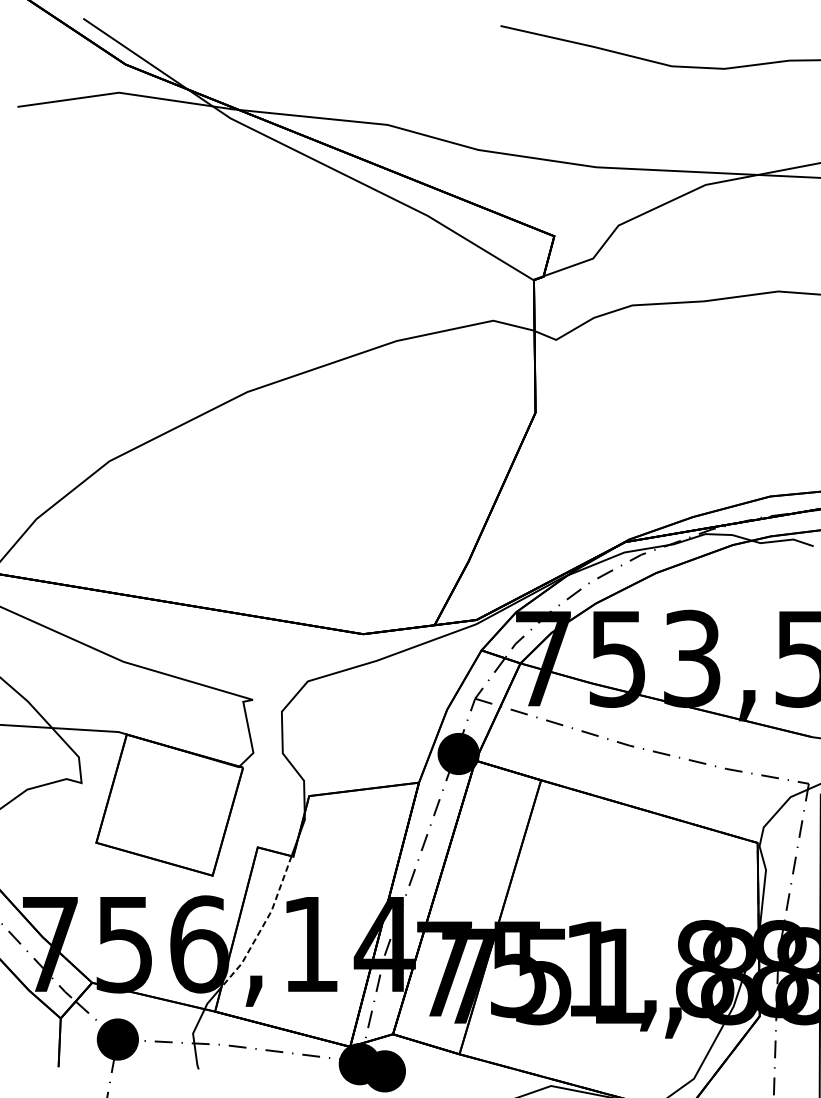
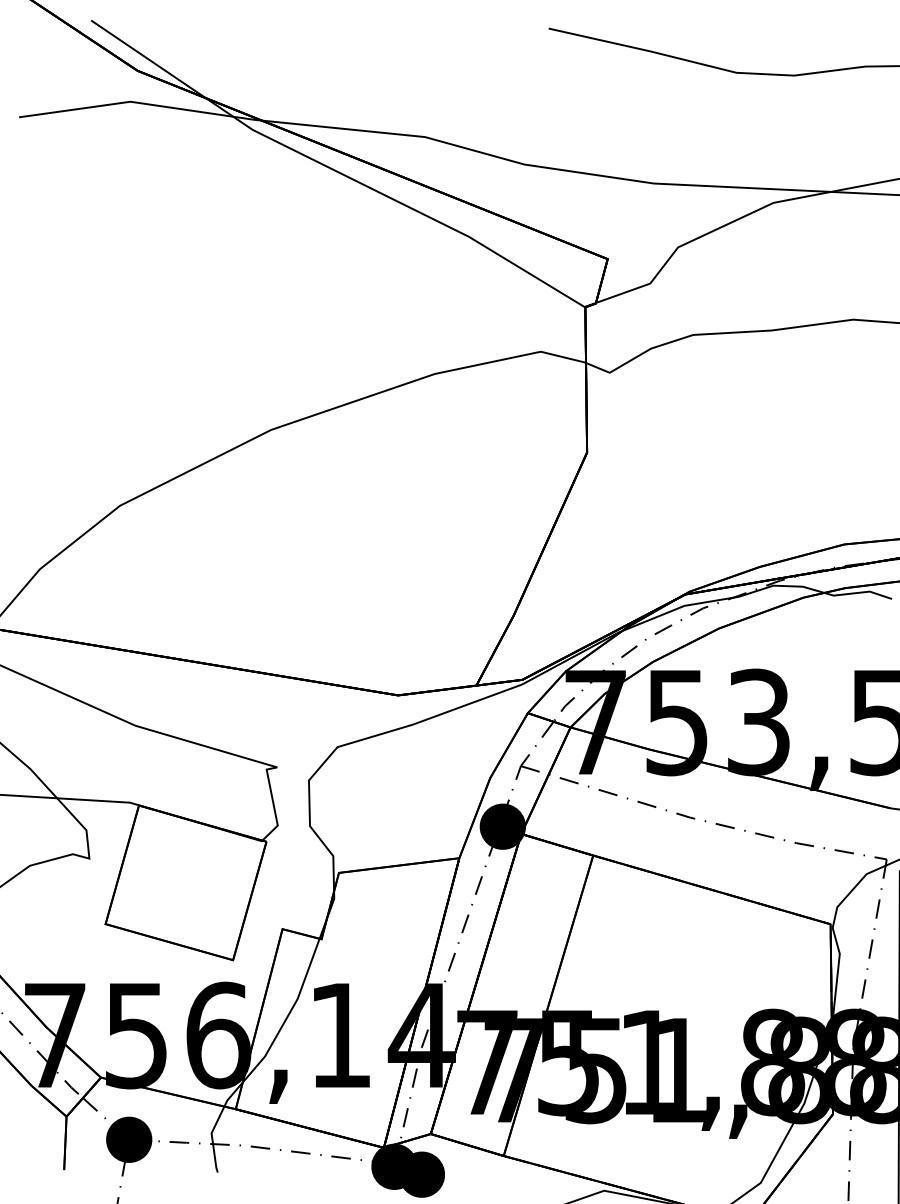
line: (263, 926) -> (288, 1015), dashed -> solid

